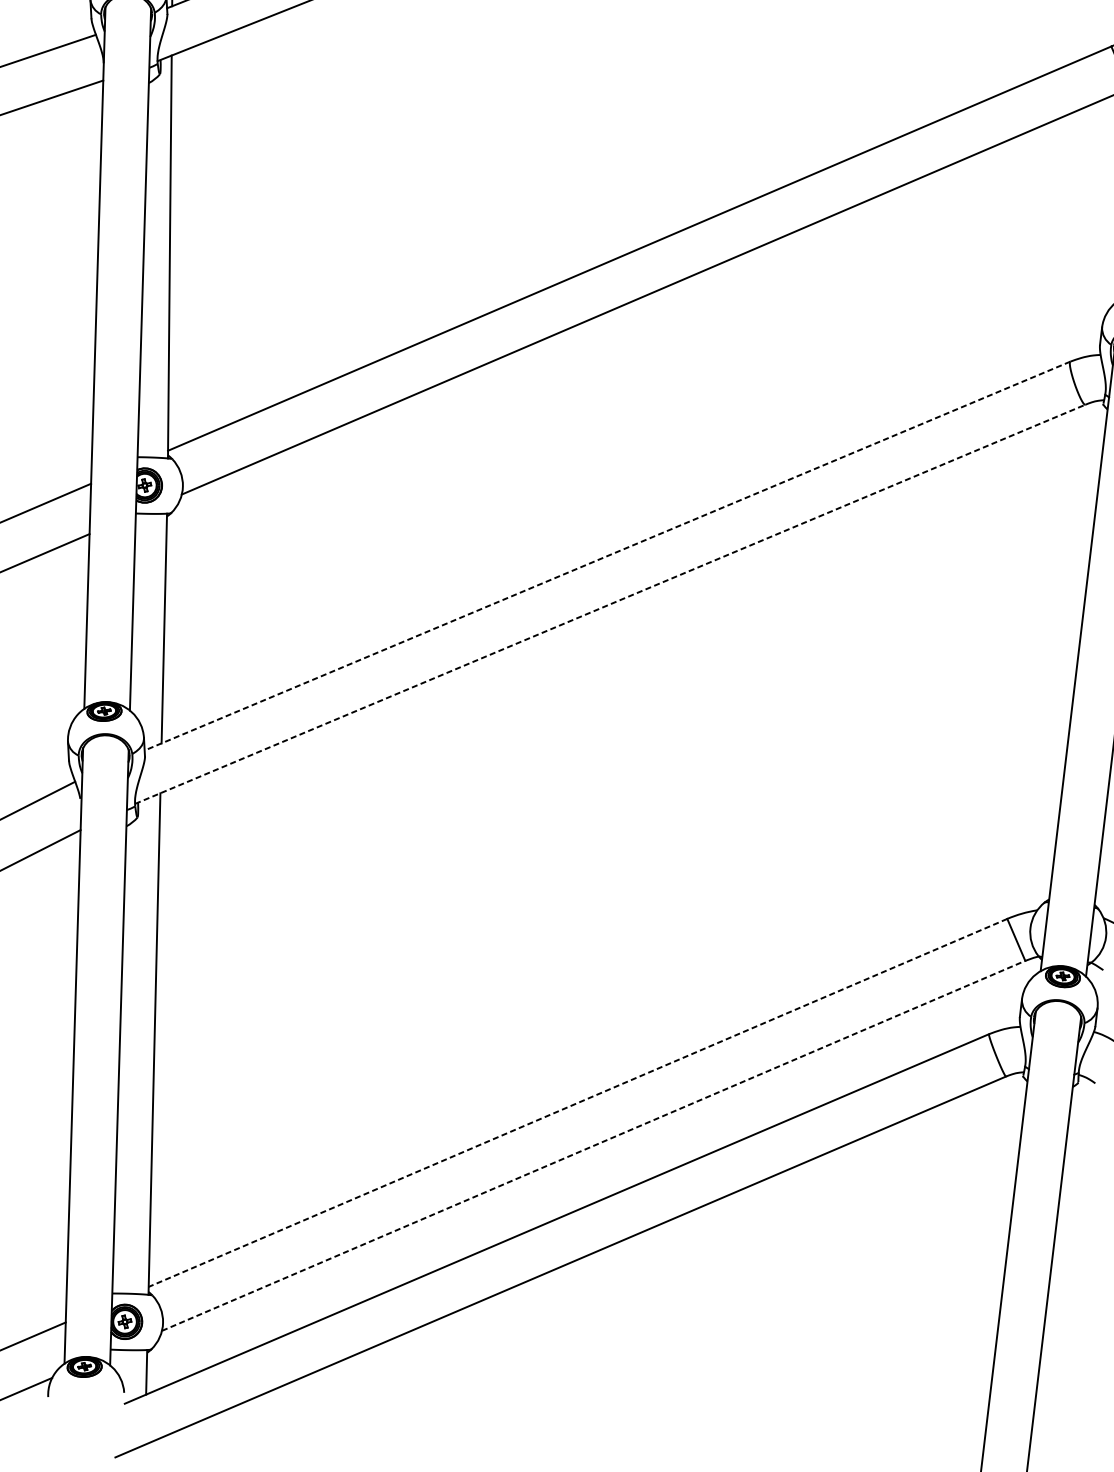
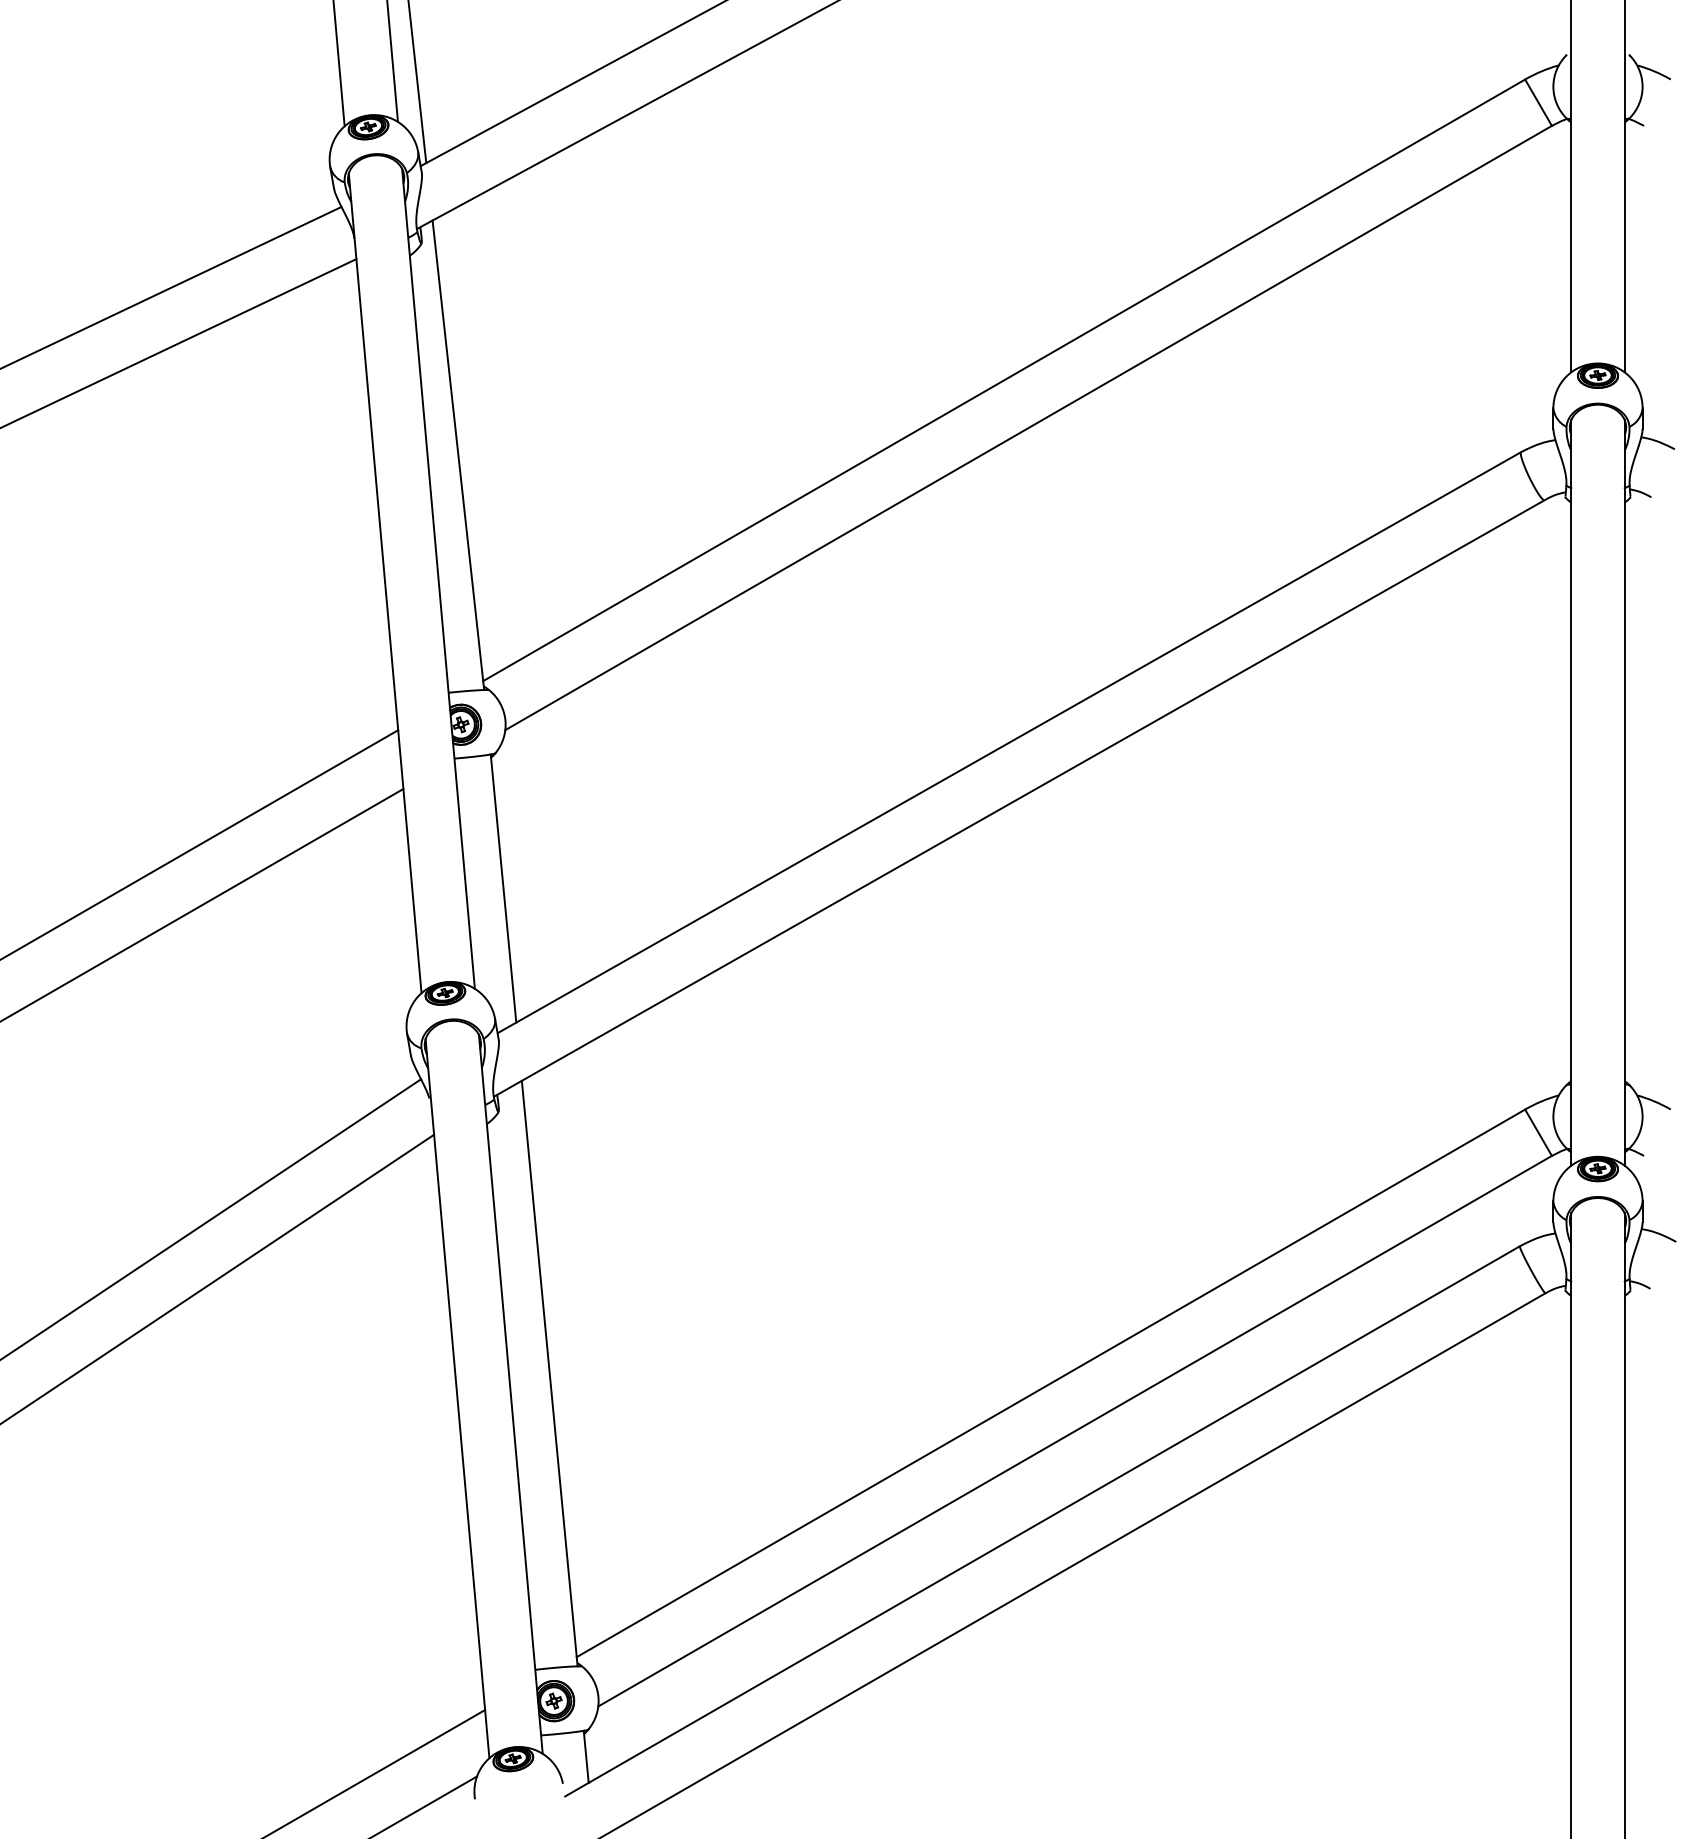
line: (606, 556) -> (1008, 743), dashed -> solid
line: (611, 604) -> (1020, 798), dashed -> solid
line: (577, 1103) -> (1050, 1383), dashed -> solid
line: (593, 1146) -> (1075, 1431), dashed -> solid

